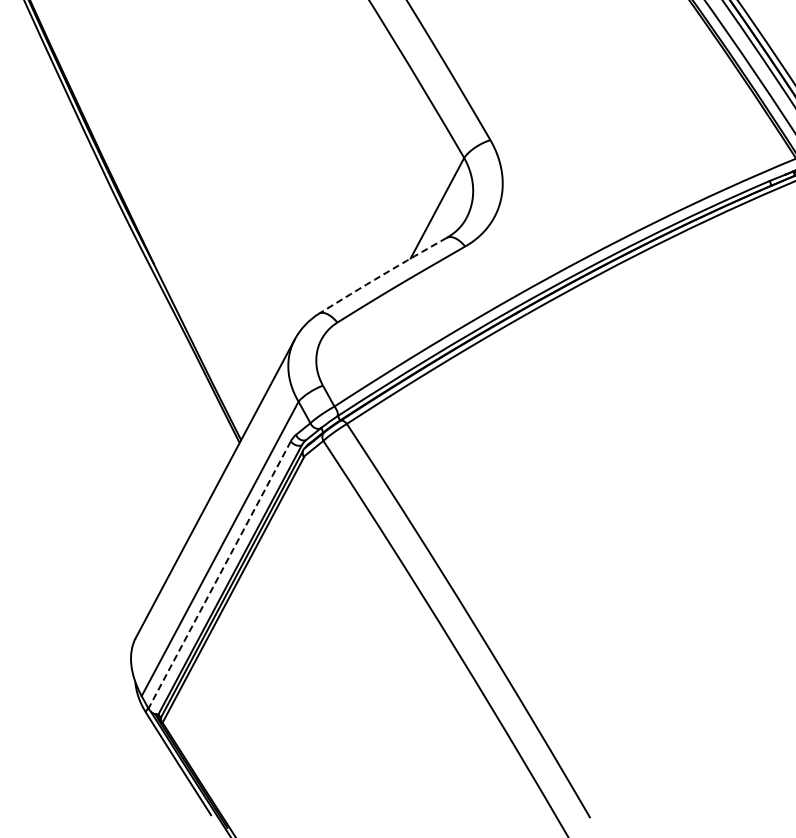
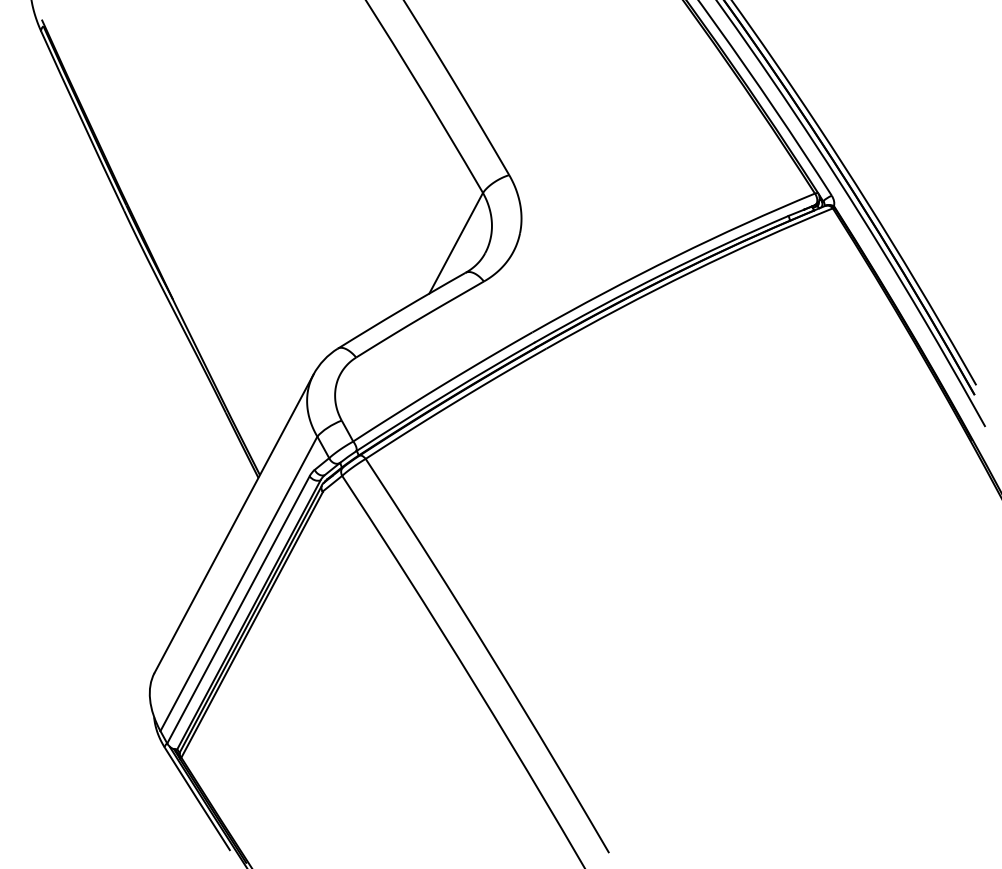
arc: (382, 275) -> (401, 310), dashed -> solid
line: (219, 575) -> (238, 610), dashed -> solid

